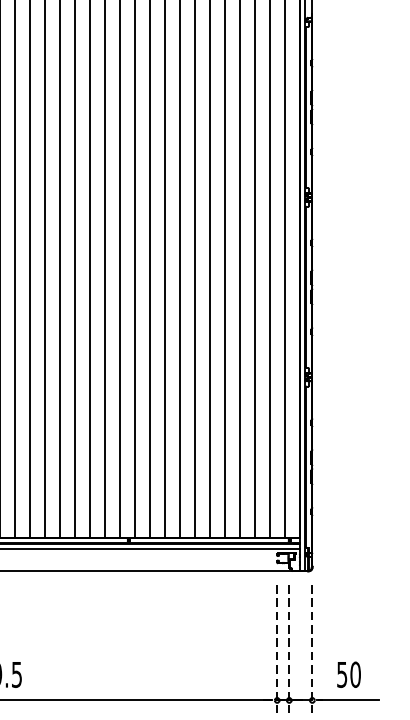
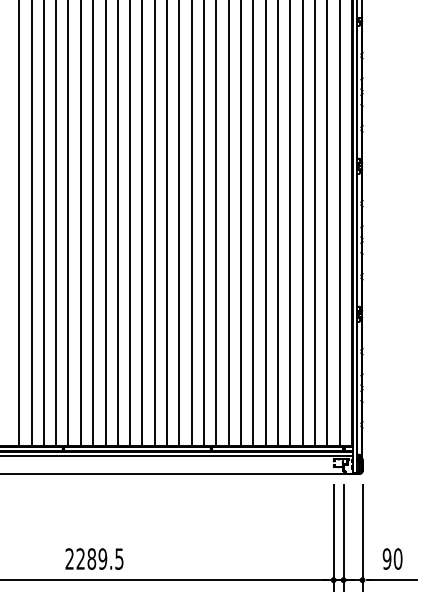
line: (277, 648) -> (333, 537), dashed -> solid
line: (289, 648) -> (343, 537), dashed -> solid
line: (312, 648) -> (362, 537), dashed -> solid
text: (341, 674) -> (386, 558), 50 -> 90

